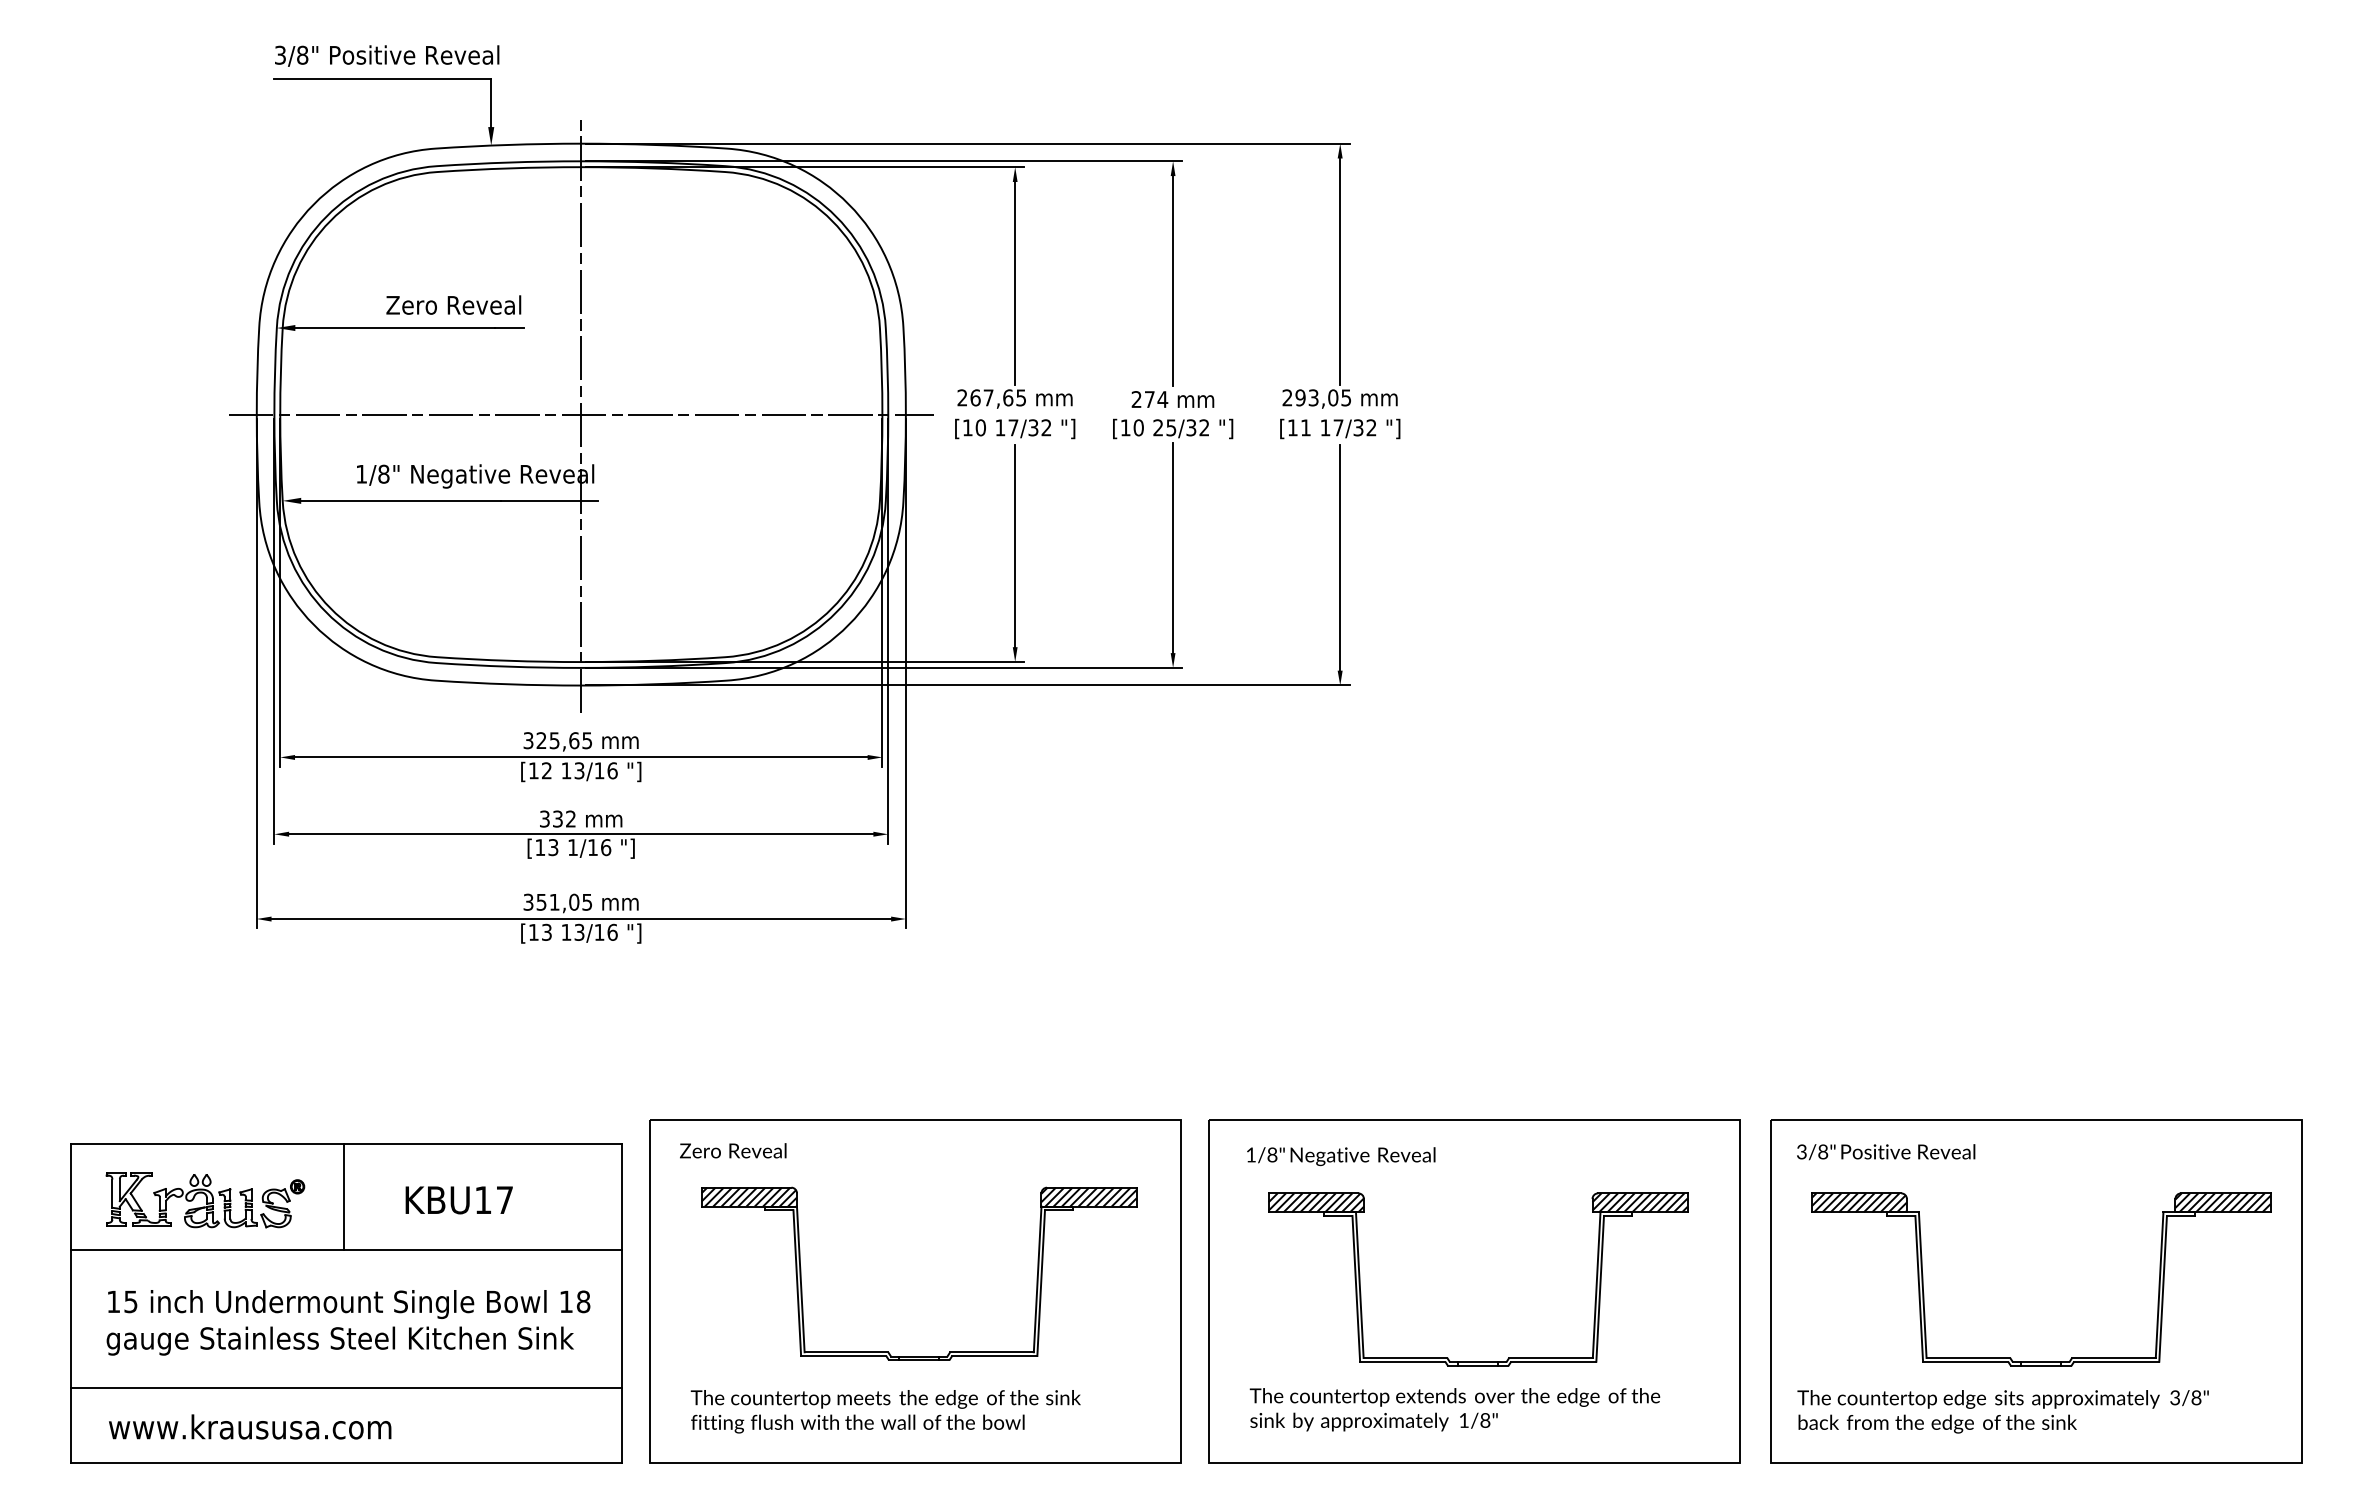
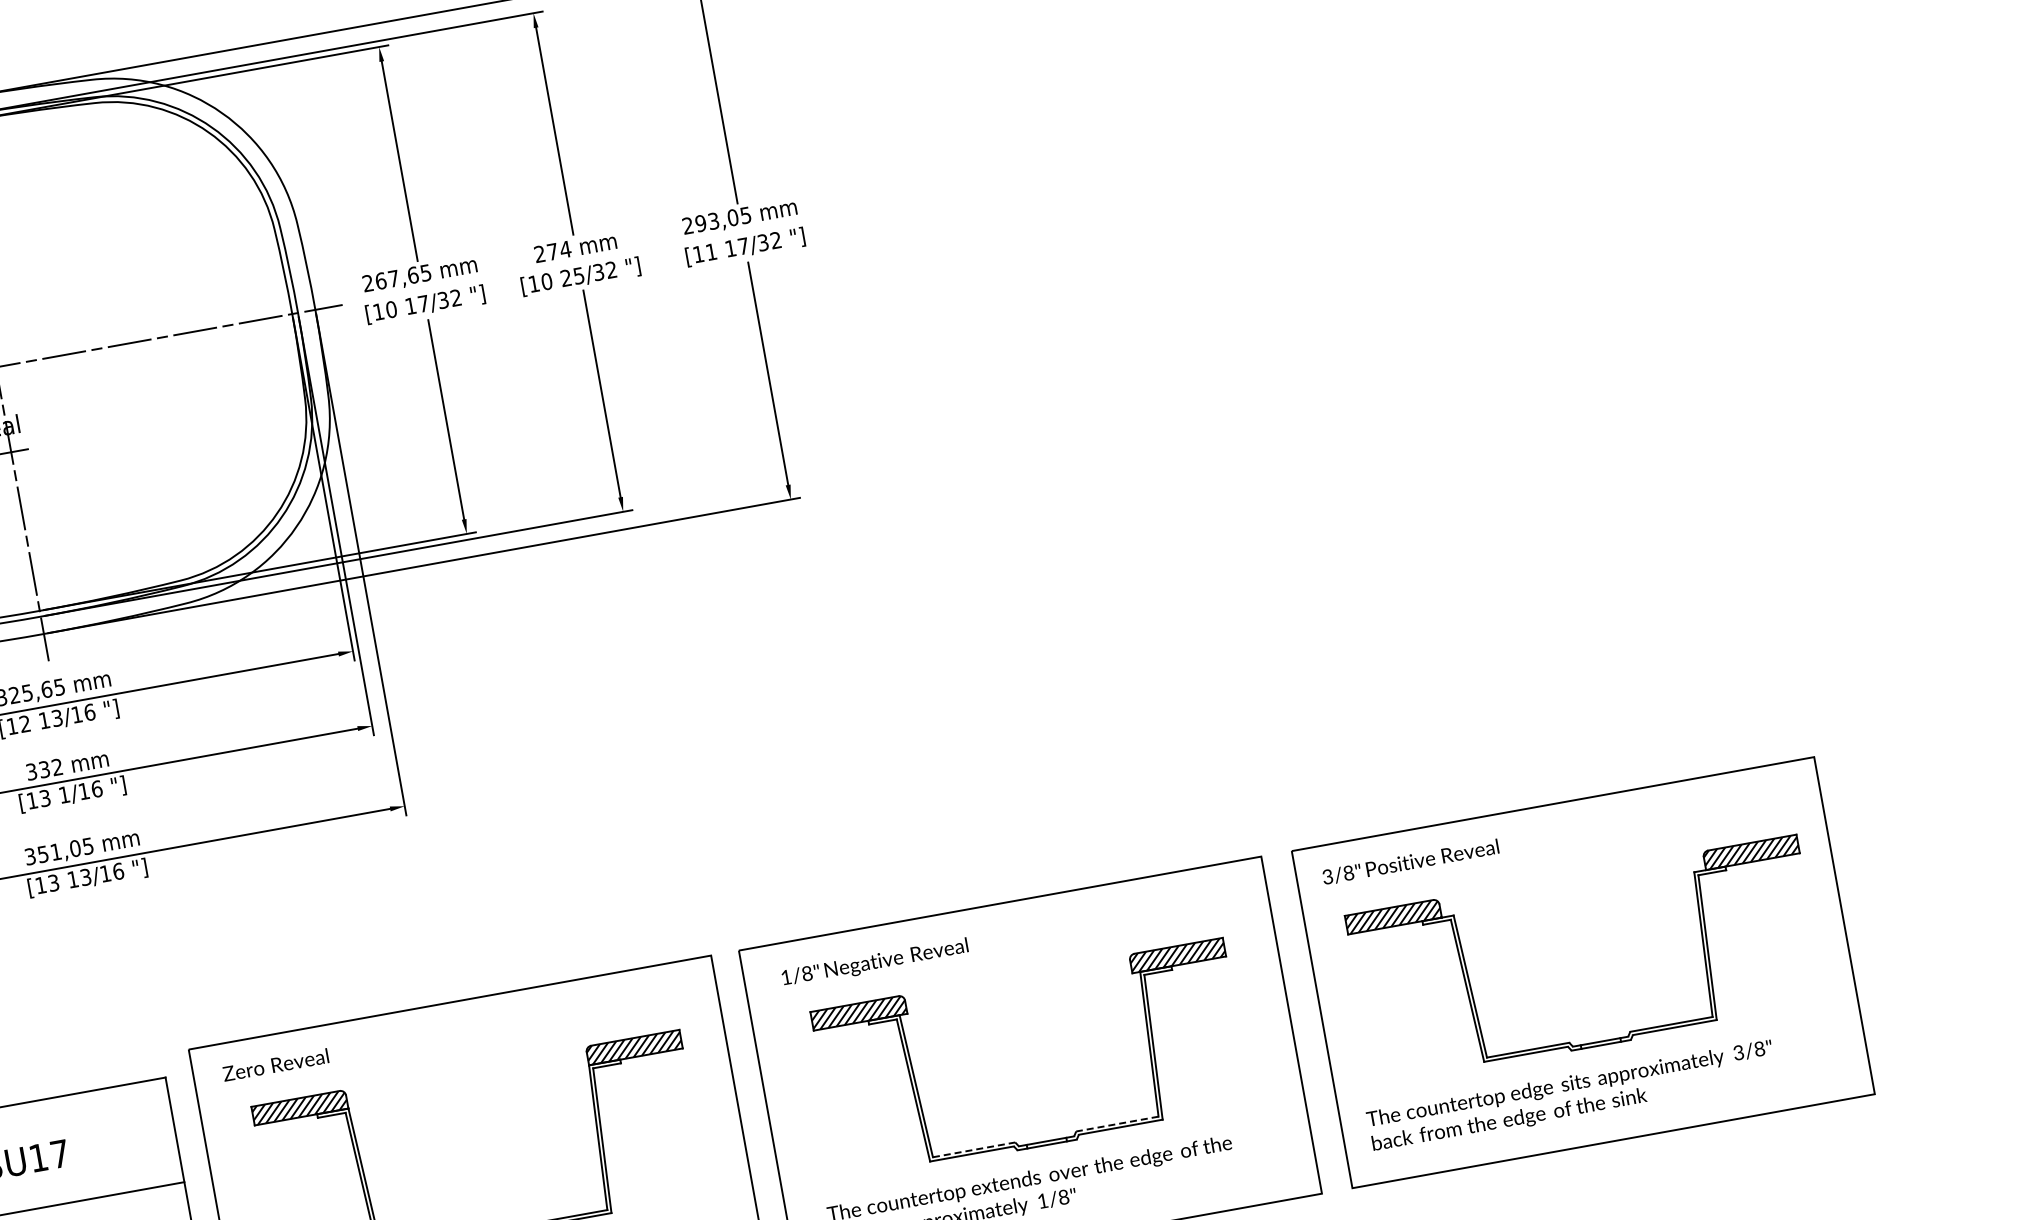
line: (1405, 1357) -> (974, 1149), solid -> dashed
line: (1551, 1357) -> (1117, 1123), solid -> dashed

